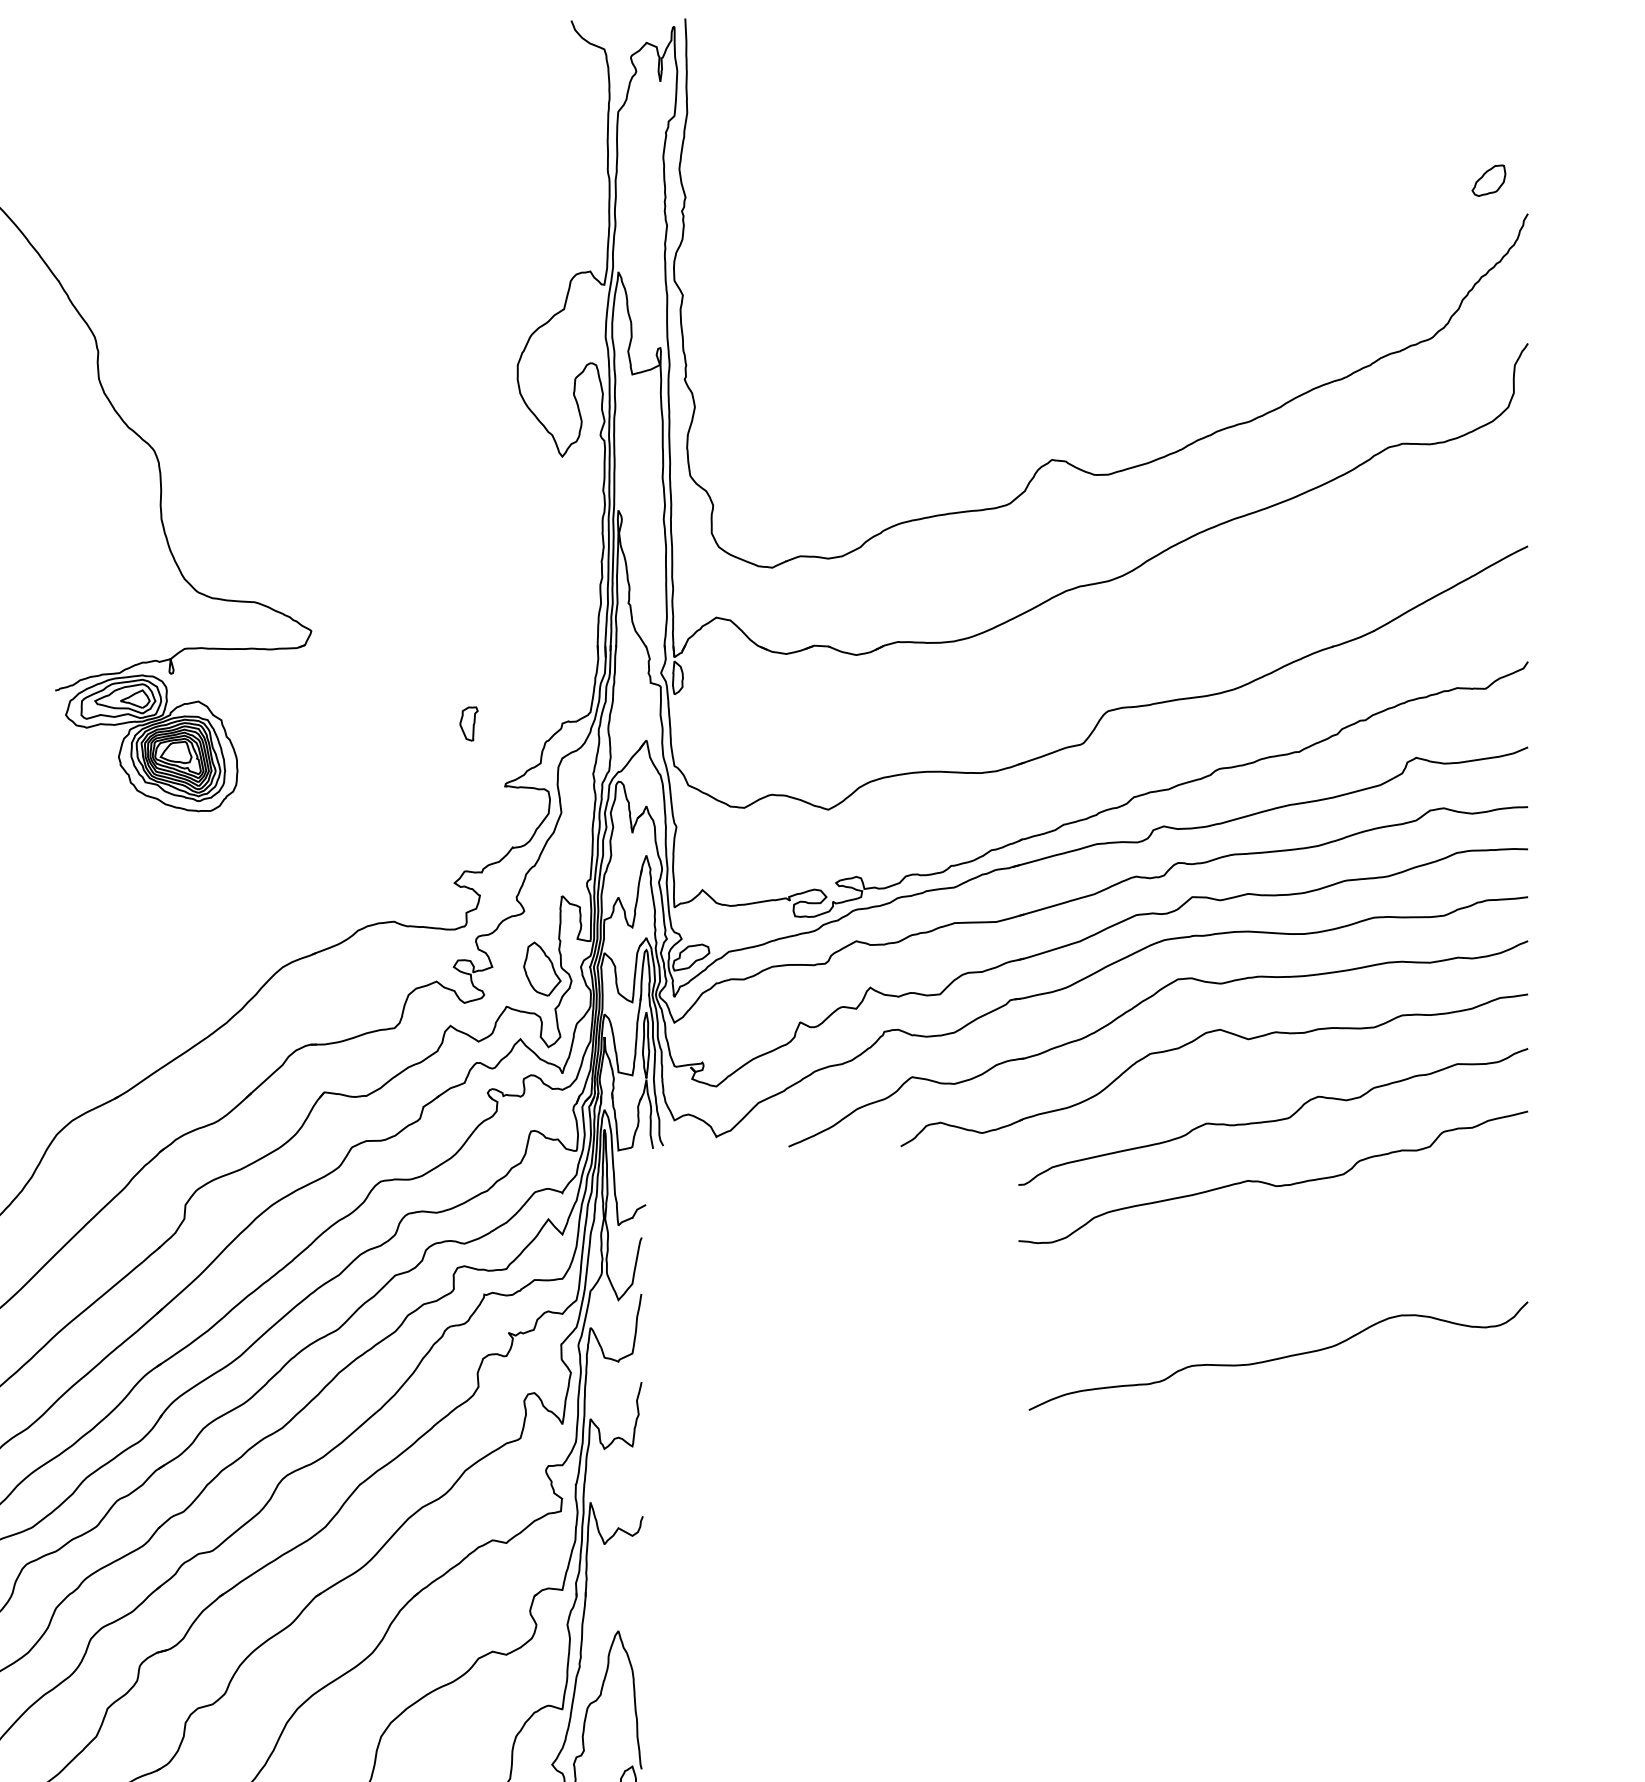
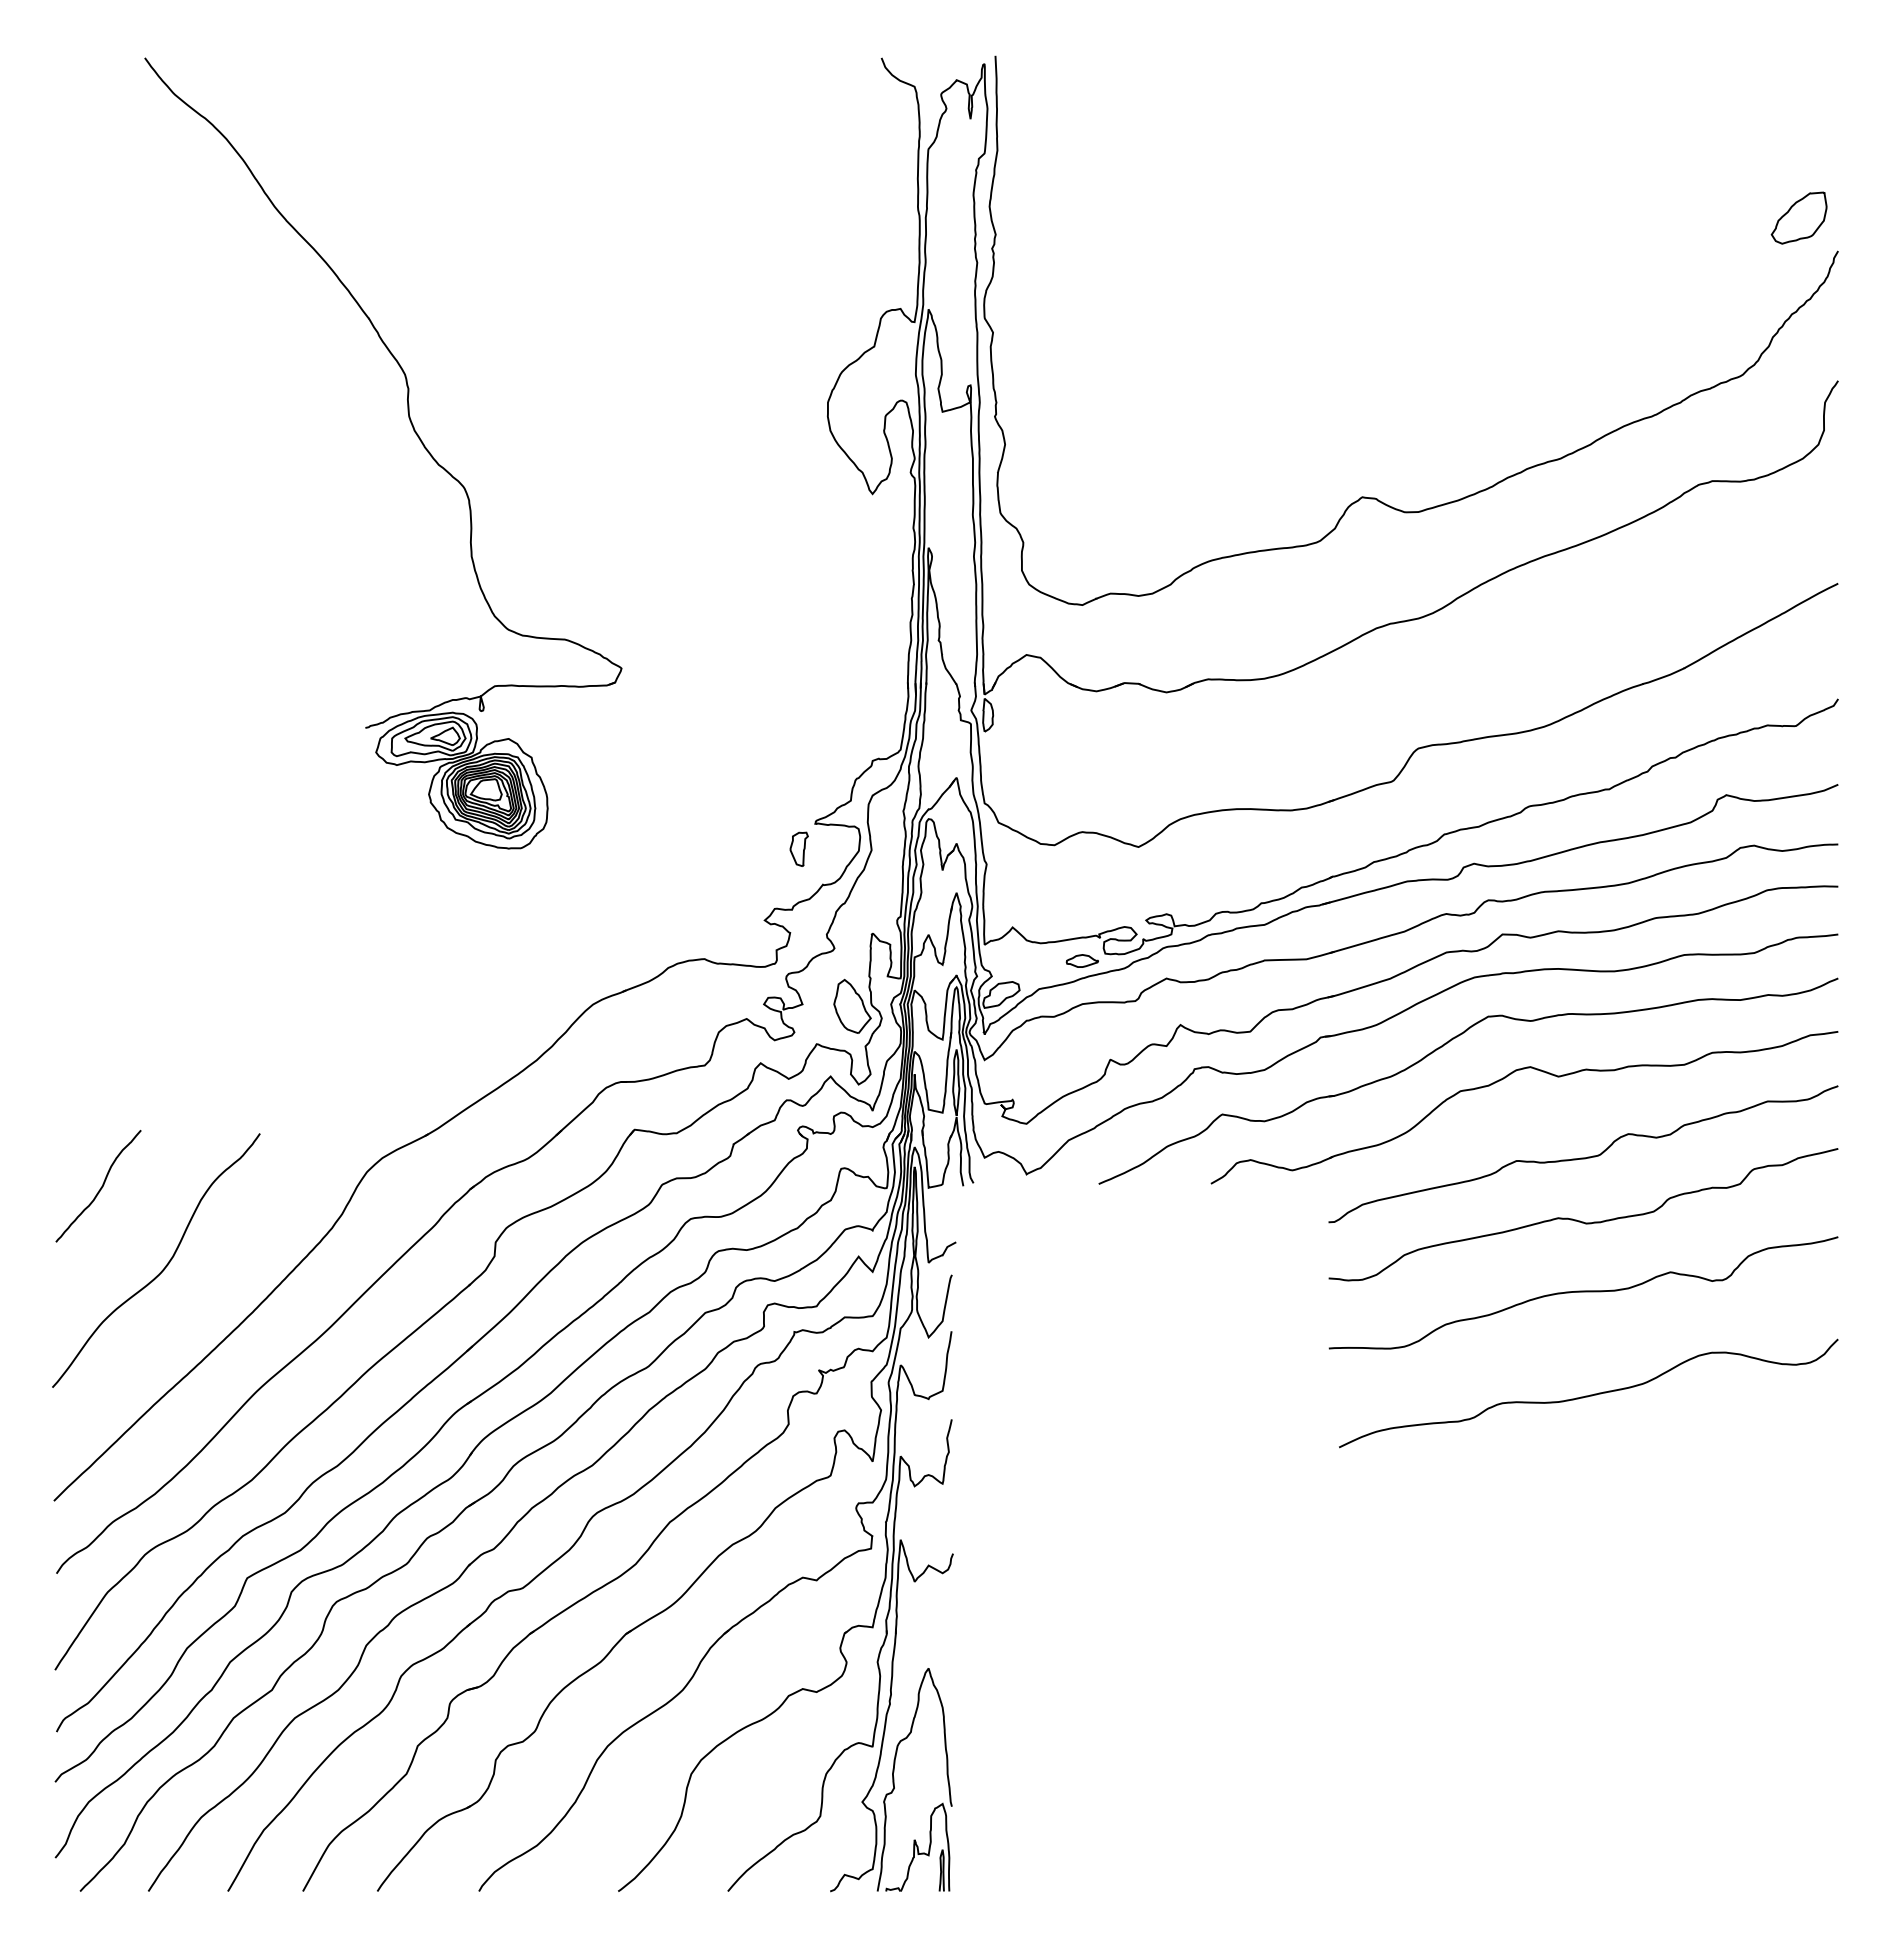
part: (1488, 180) -> (1798, 217), size x1.67
part: (468, 723) -> (798, 848), moved
part: (771, 923) -> (1081, 960), added
curve: (1273, 1255) -> (1583, 1292), added

